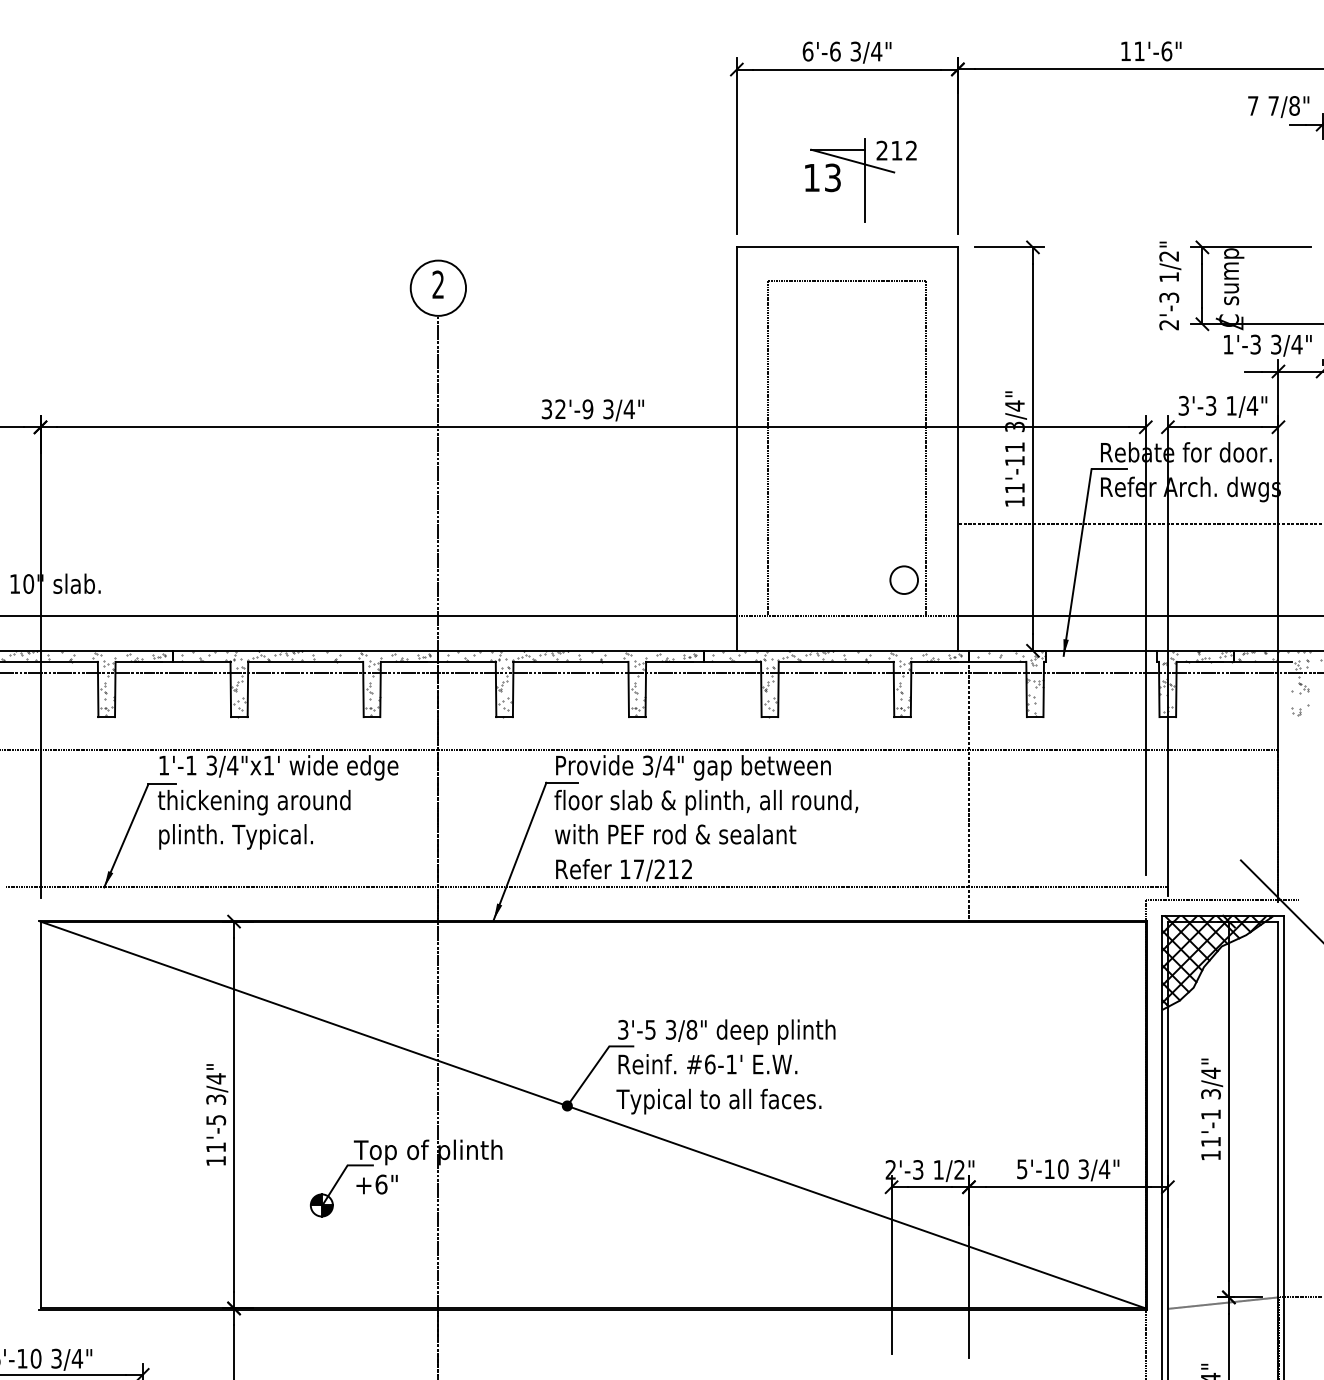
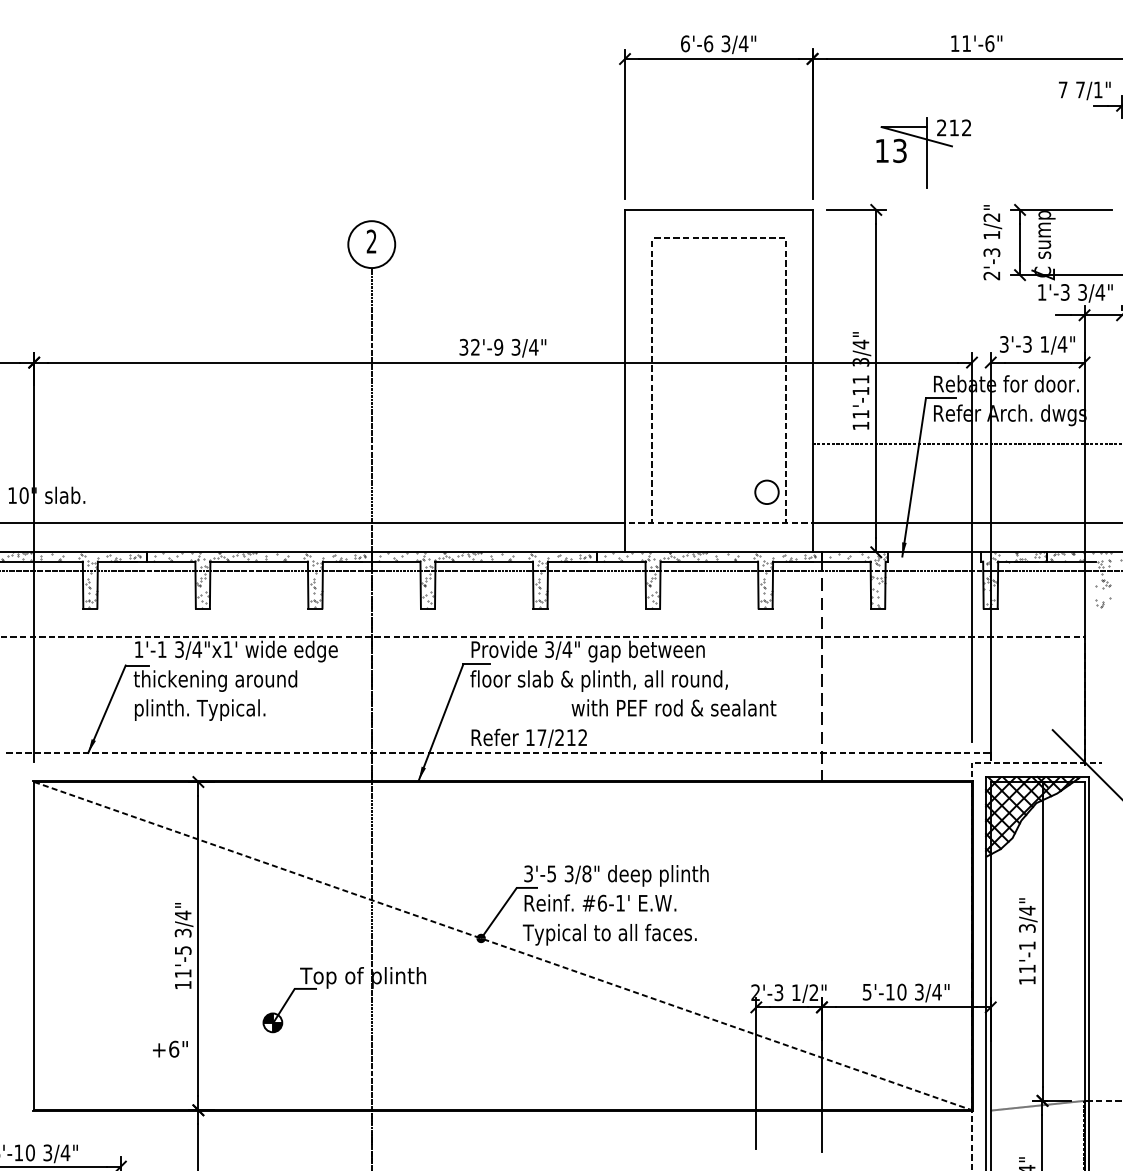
text: (1294, 105) -> (1098, 89), 7/8" -> 7/1"
part: (860, 180) -> (923, 153), moved
text: (675, 834) -> (673, 708), moved
line: (593, 1115) -> (503, 946), solid -> dashed
text: (376, 1184) -> (169, 1049), moved

